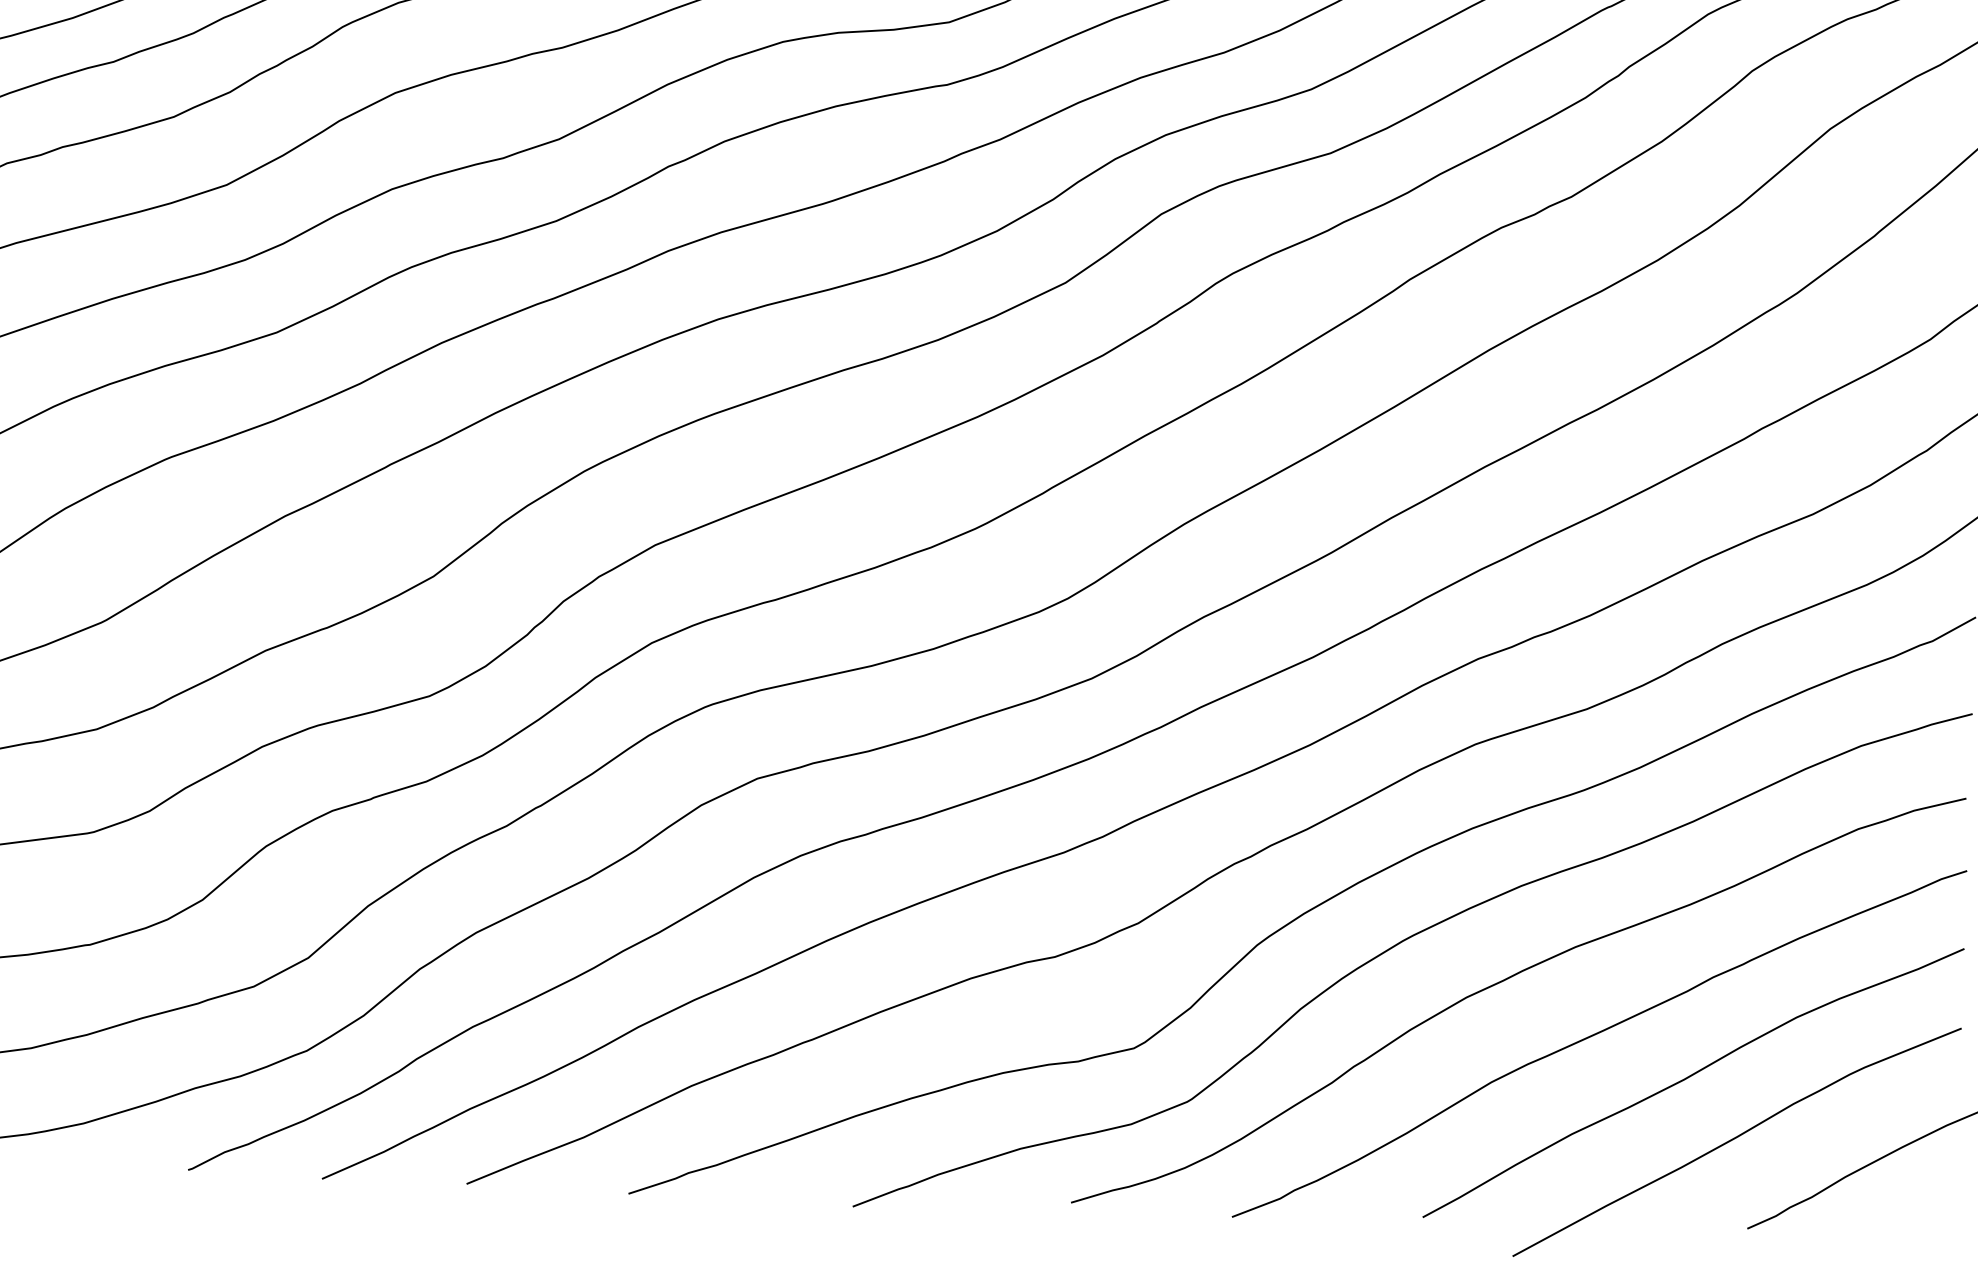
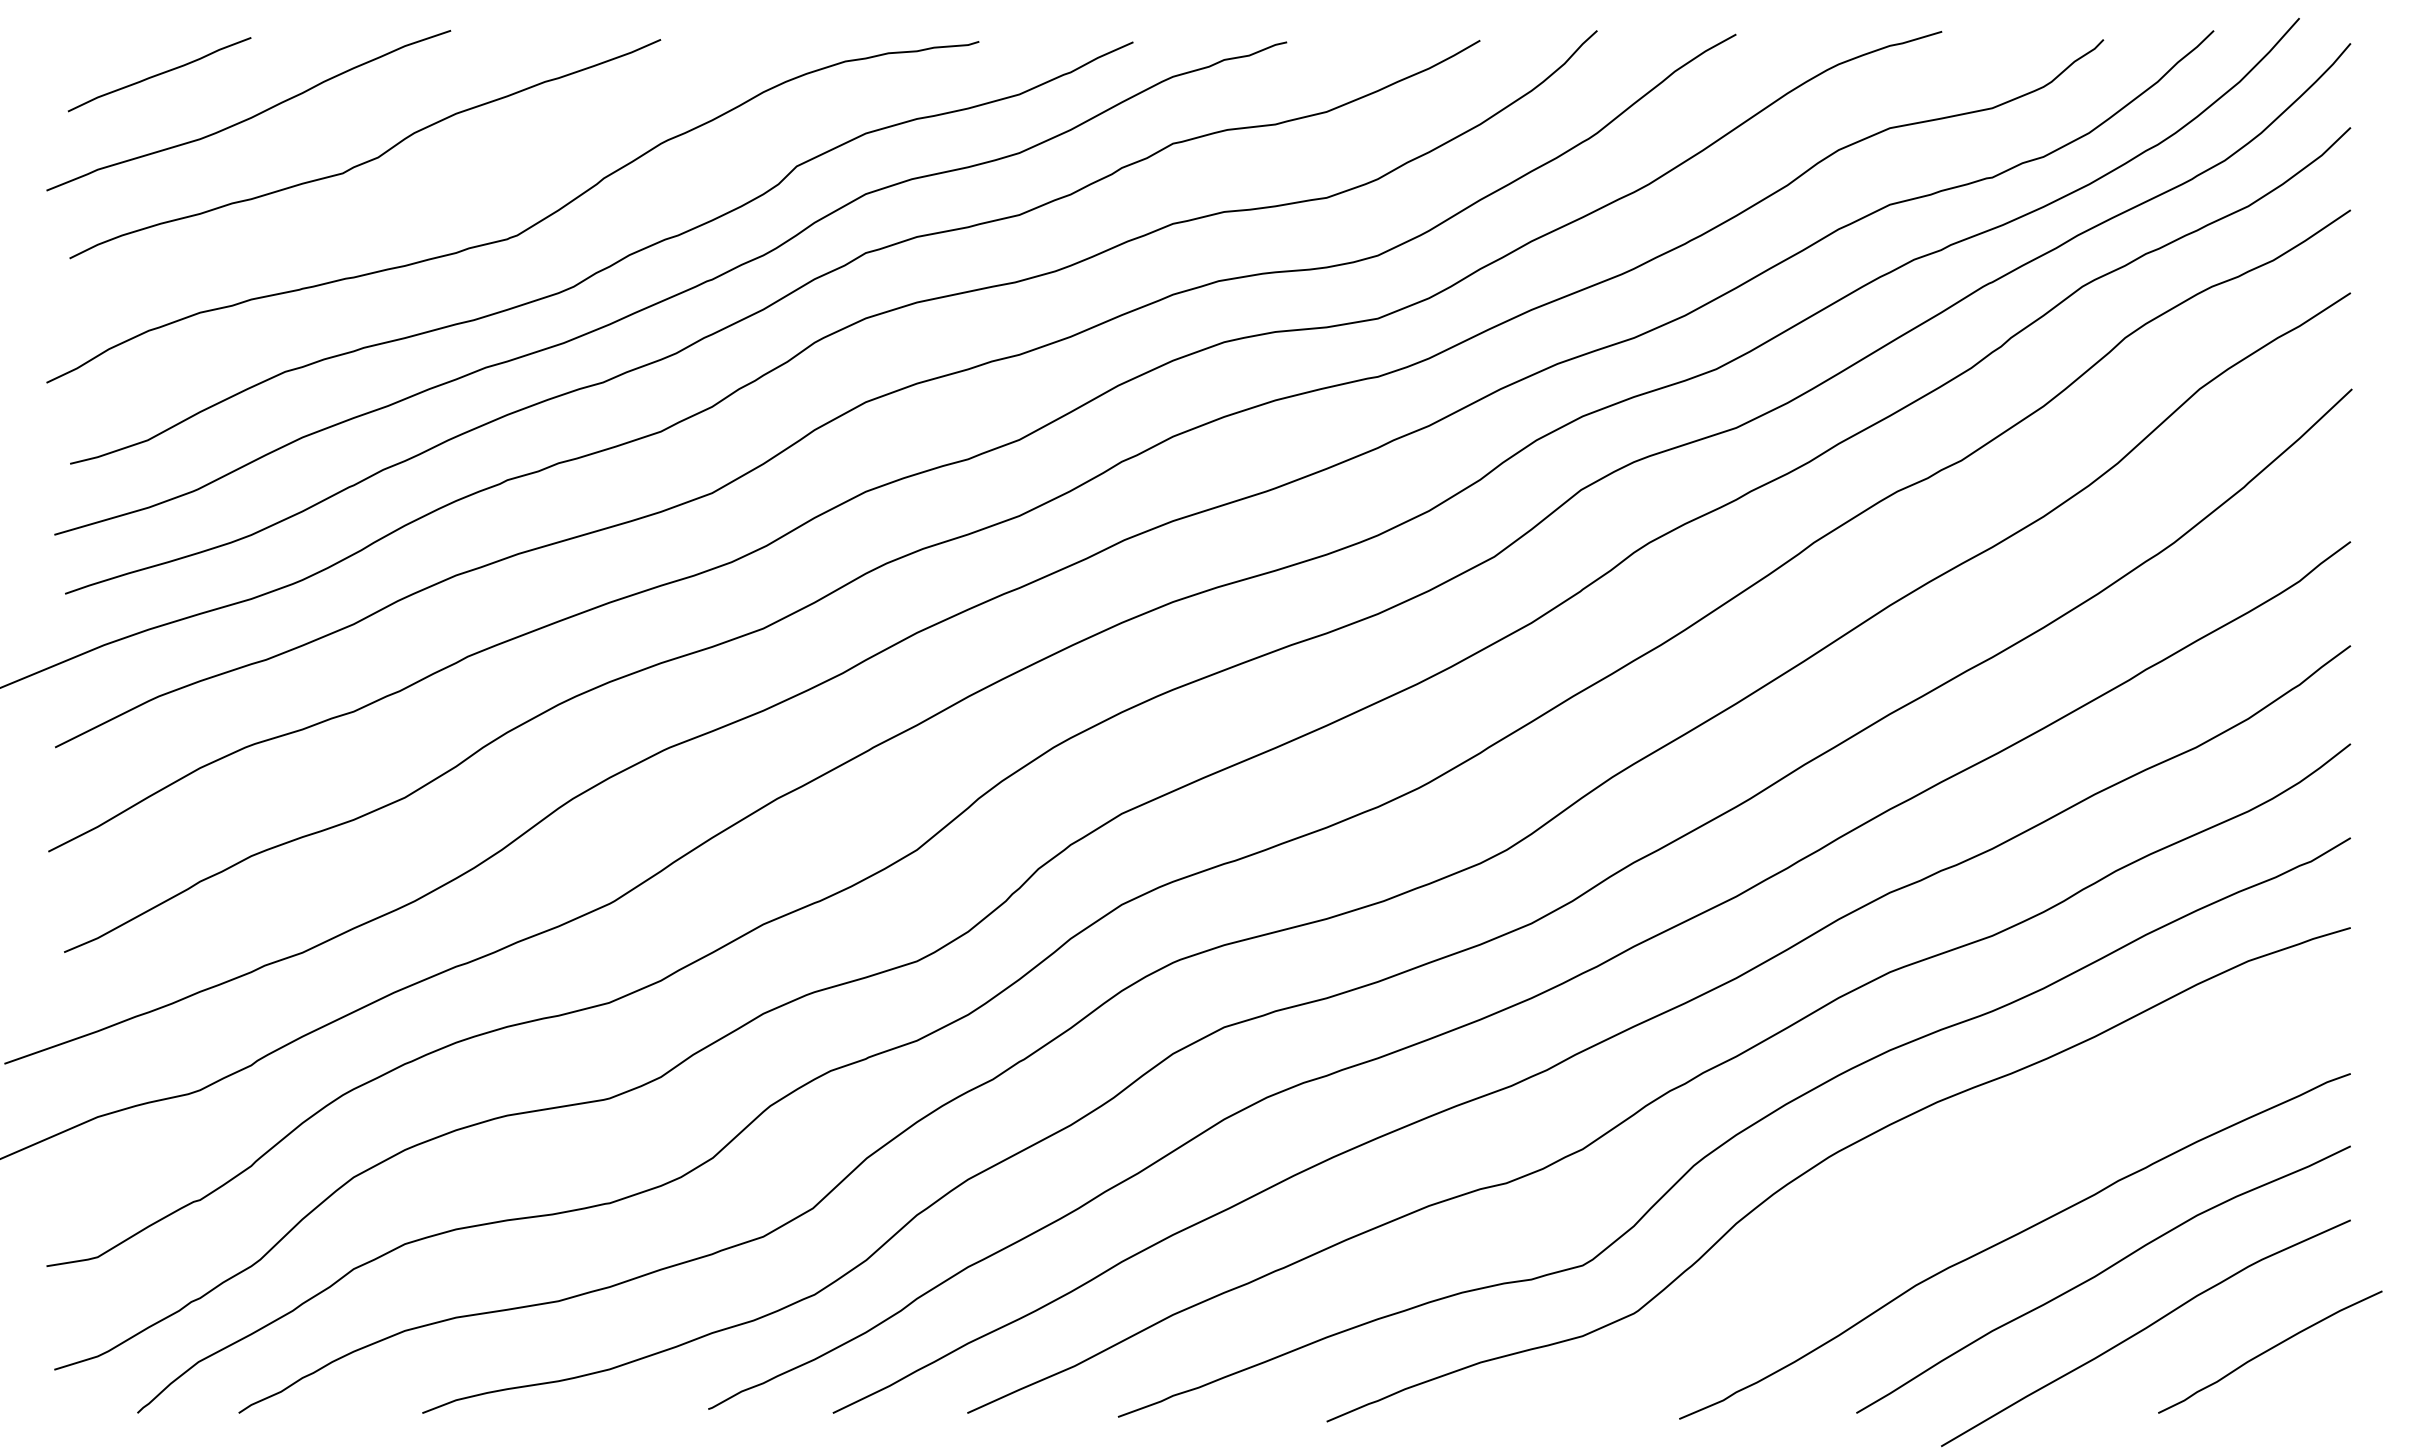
curve: (1508, 979) -> (1928, 1189), removed

